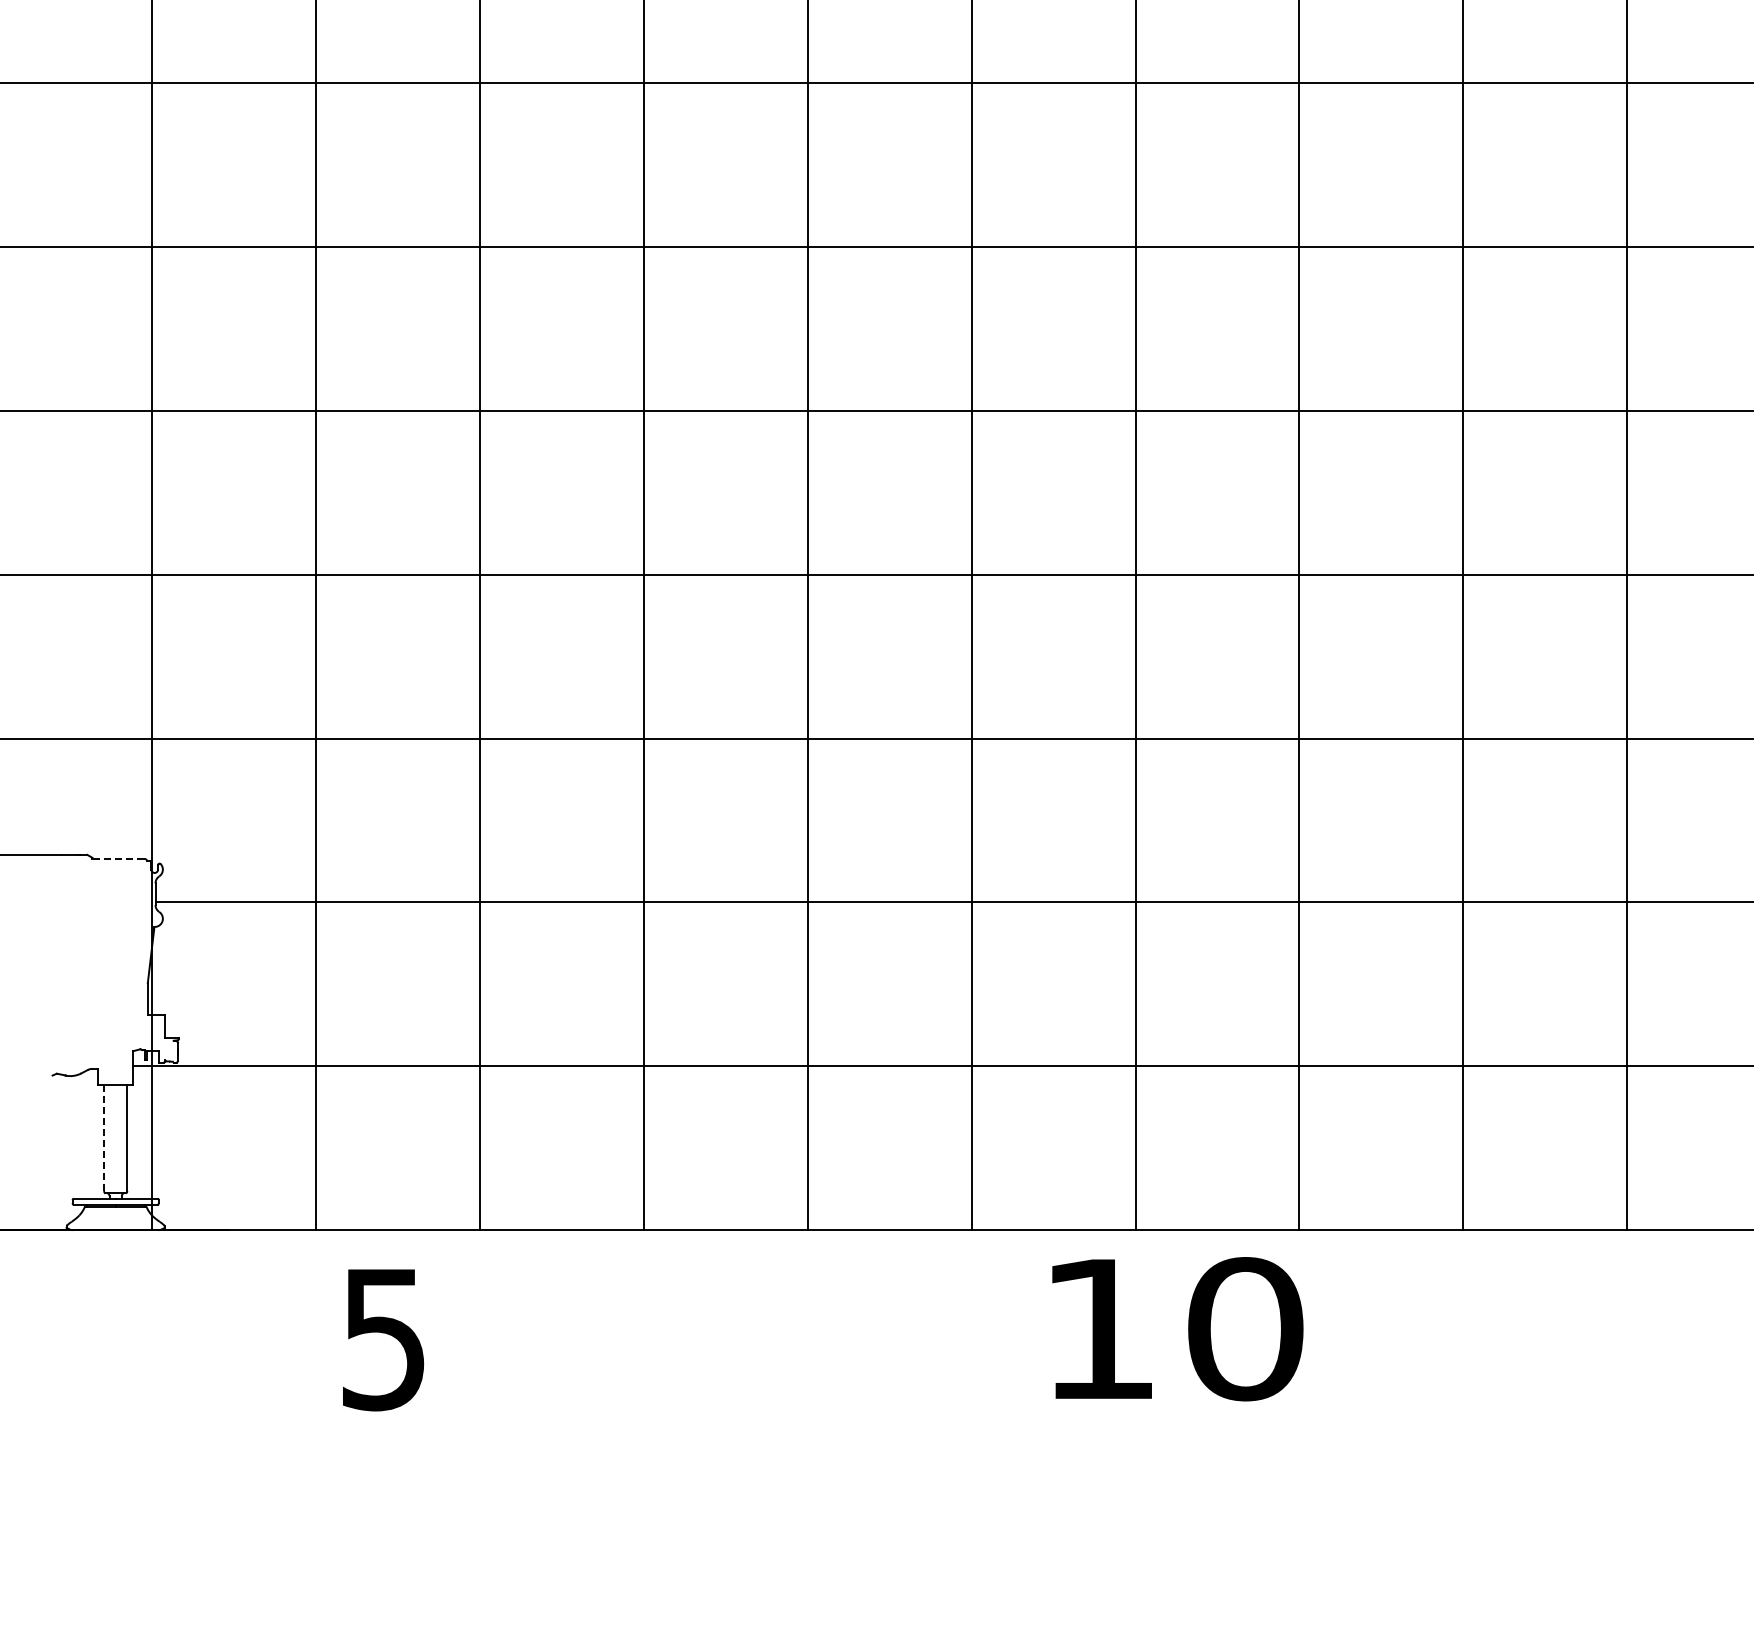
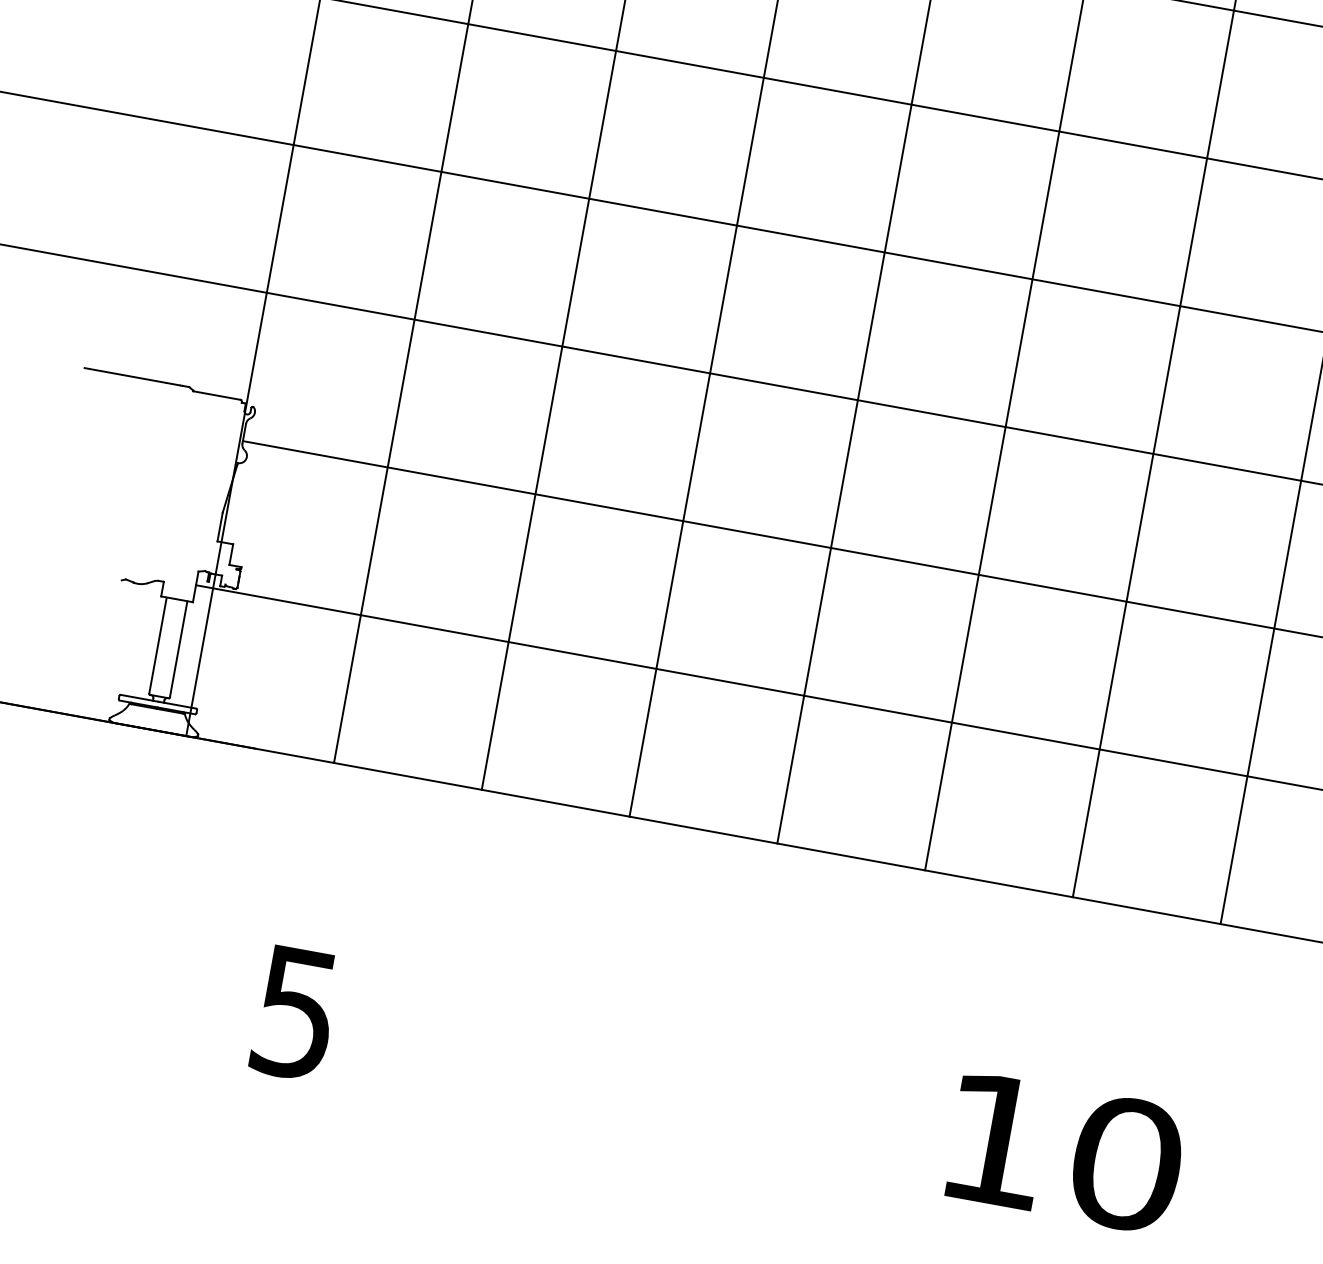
line: (118, 858) -> (216, 395), dashed -> solid
line: (104, 1139) -> (158, 646), dashed -> solid
text: (1177, 1329) -> (1065, 1153), moved
text: (383, 1340) -> (295, 1014), moved

